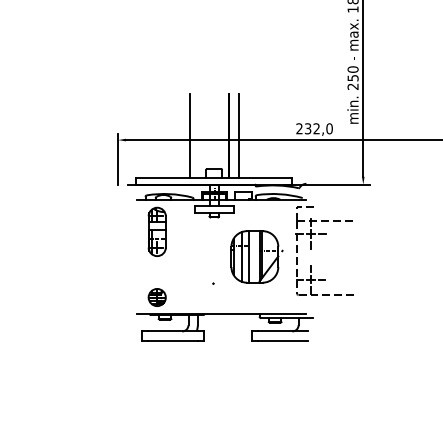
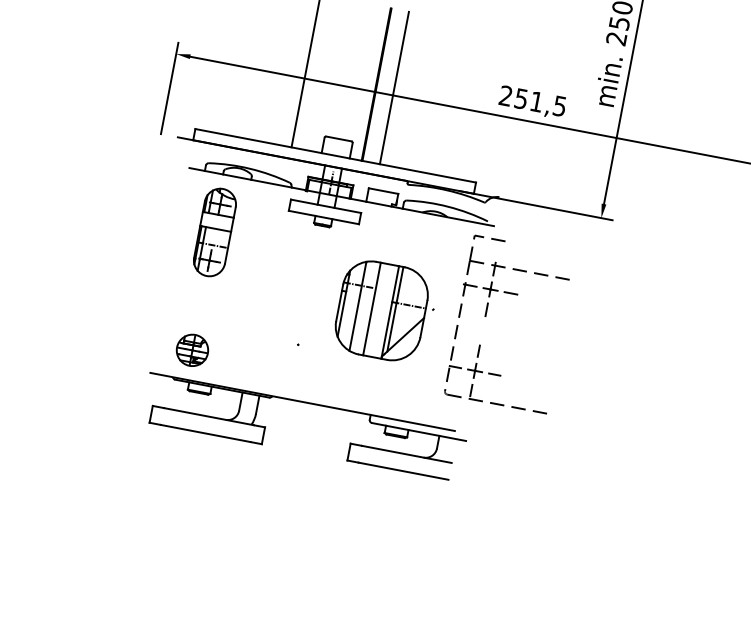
text: (318, 128) -> (540, 101), 232,0 -> 251,5

